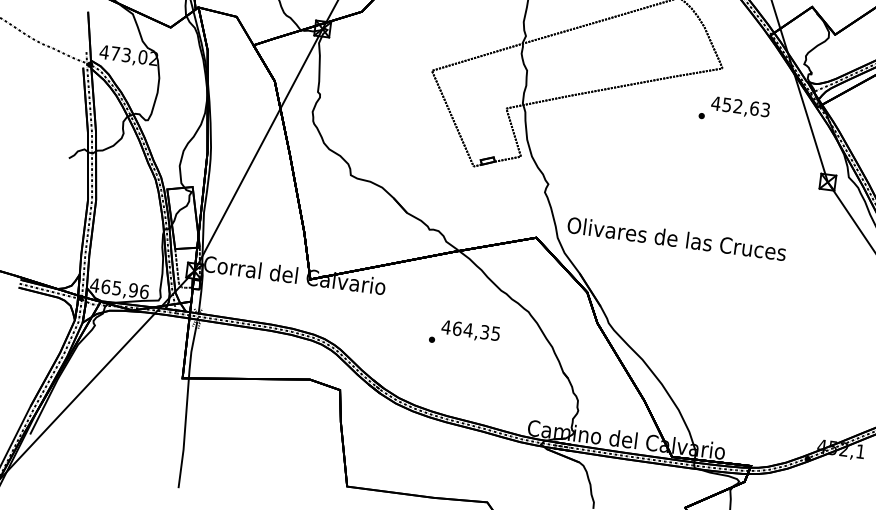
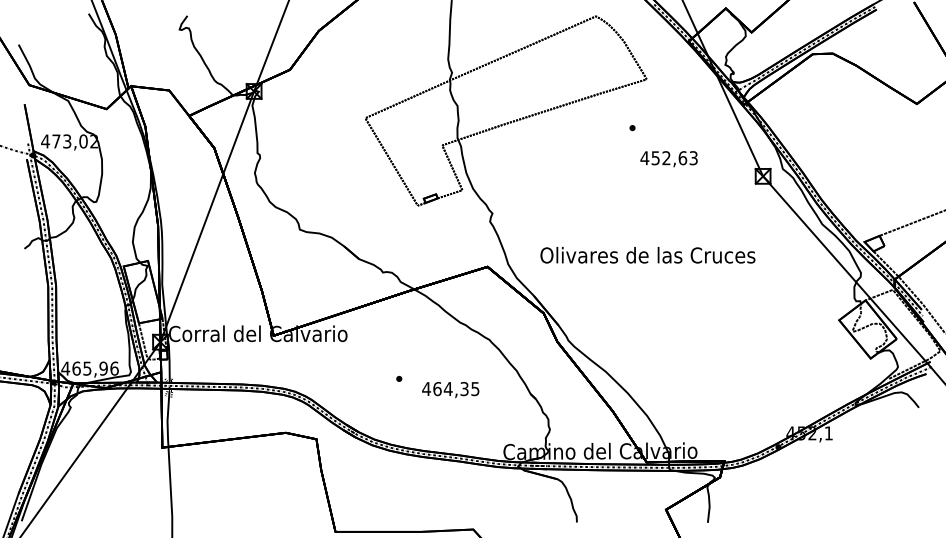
text: (739, 108) -> (668, 159), moved
text: (676, 239) -> (647, 255), moved
text: (470, 331) -> (450, 390), moved

